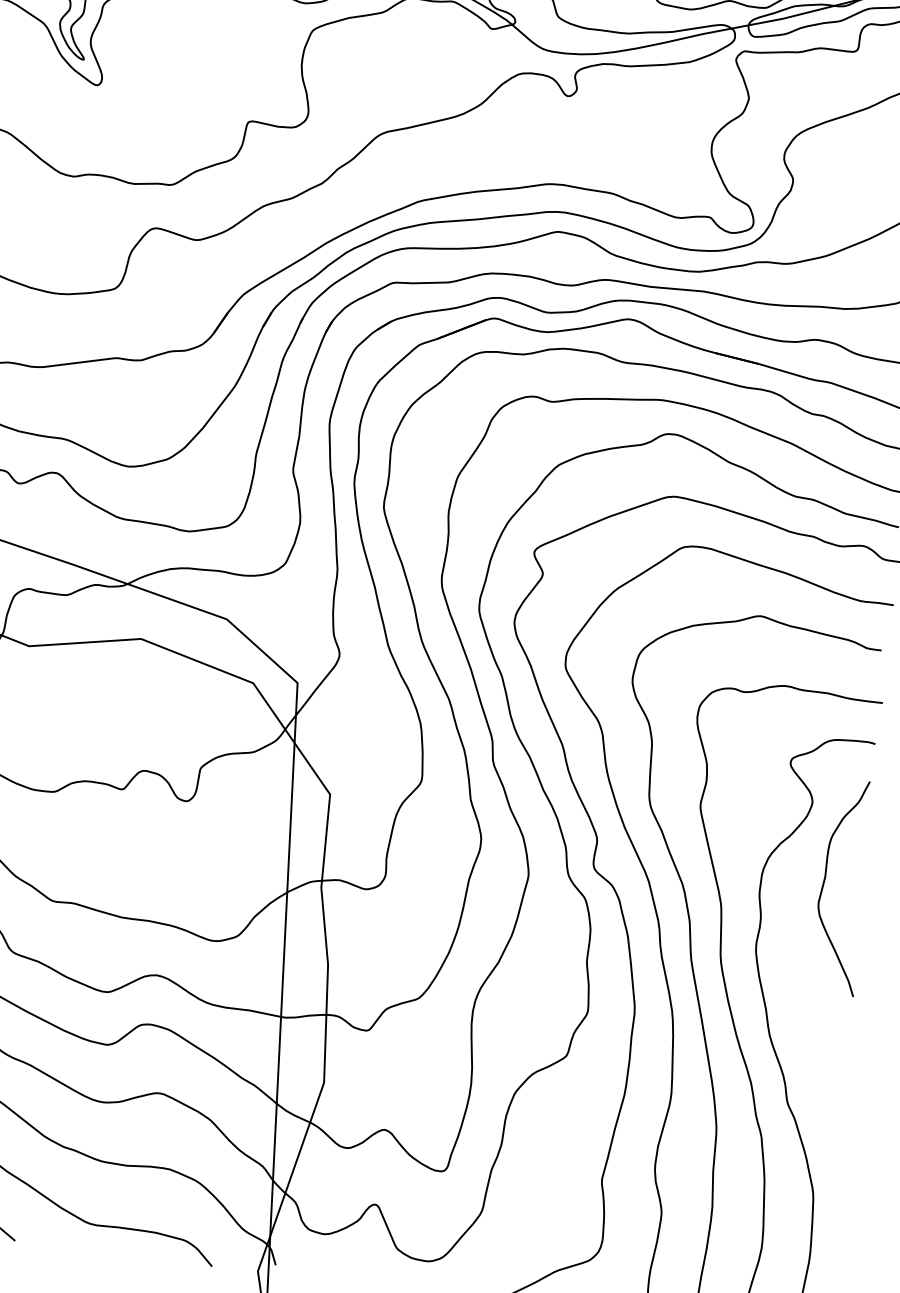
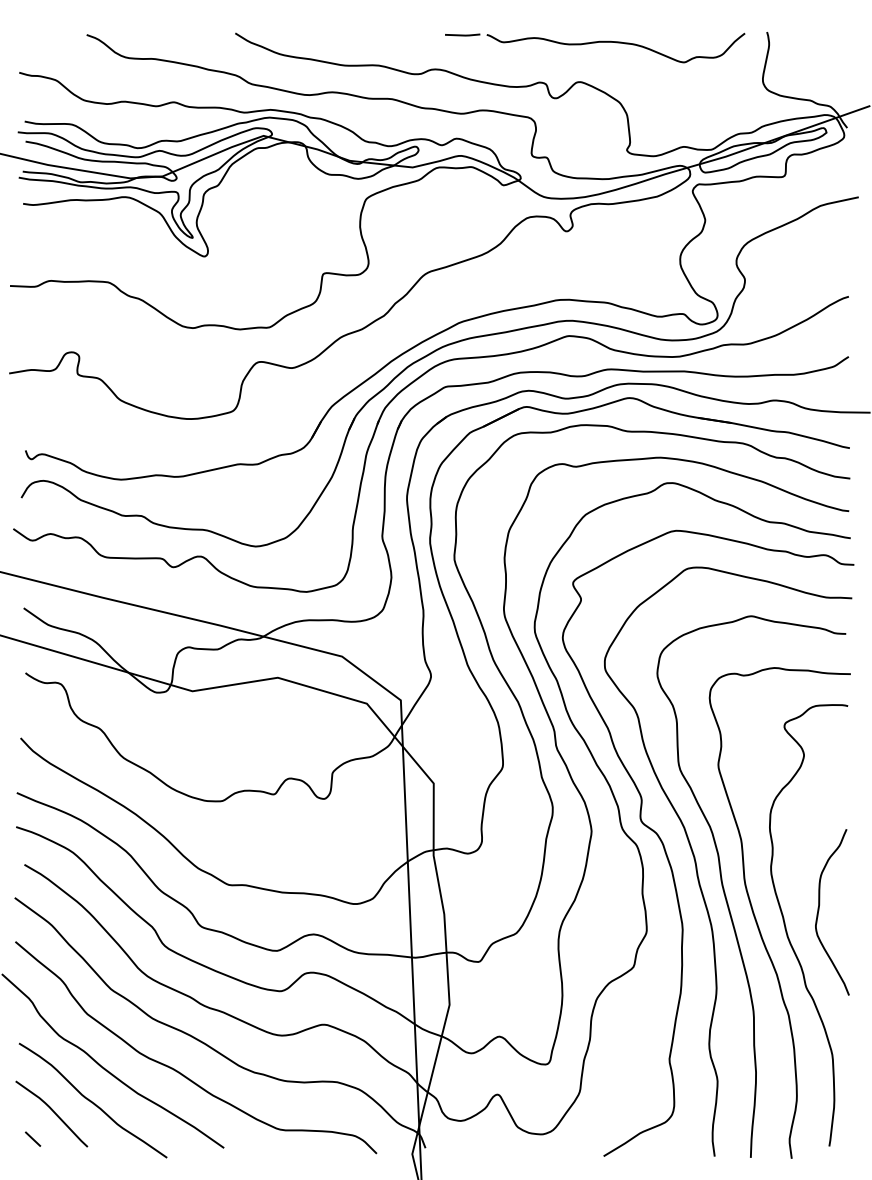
curve: (825, 884) -> (819, 911), moved

